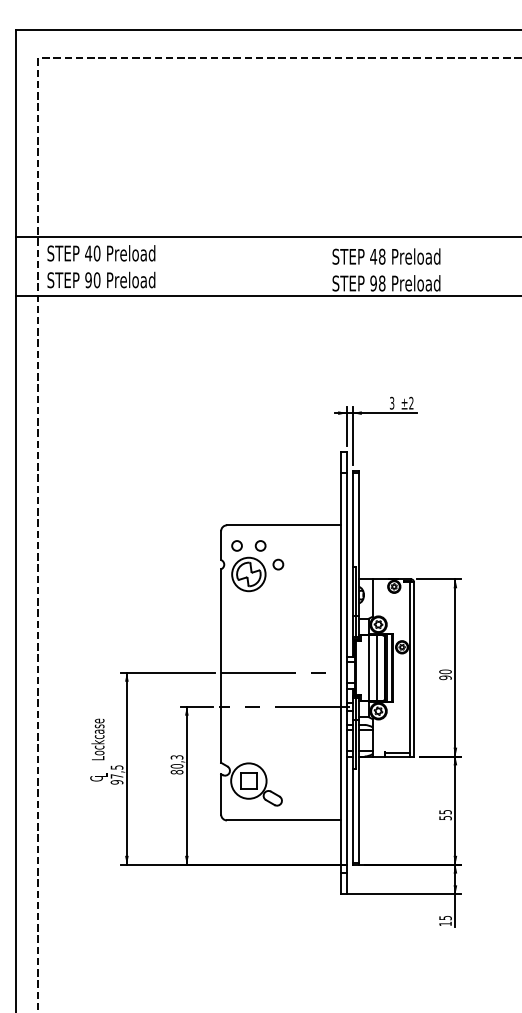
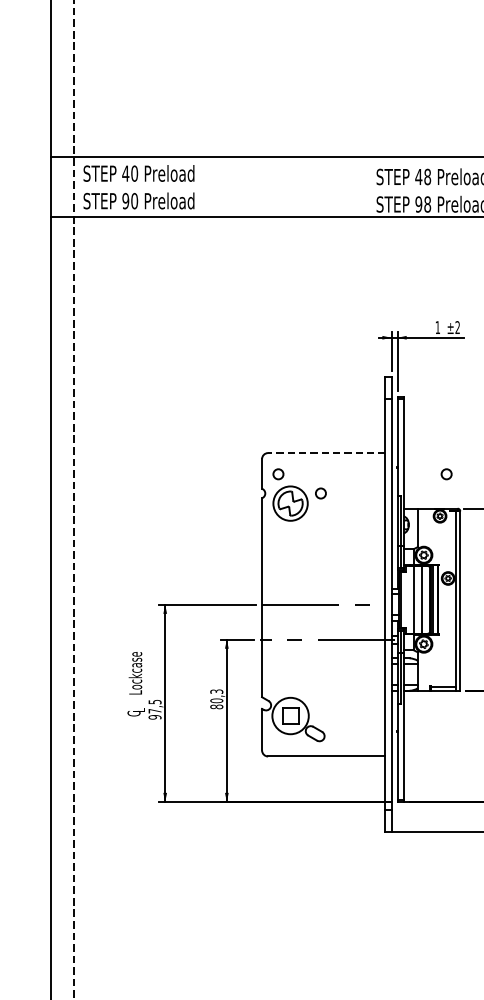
text: (391, 402) -> (437, 326), 3 -> 1
line: (283, 525) -> (326, 453), solid -> dashed
circle: (260, 545) -> (446, 473), moved

